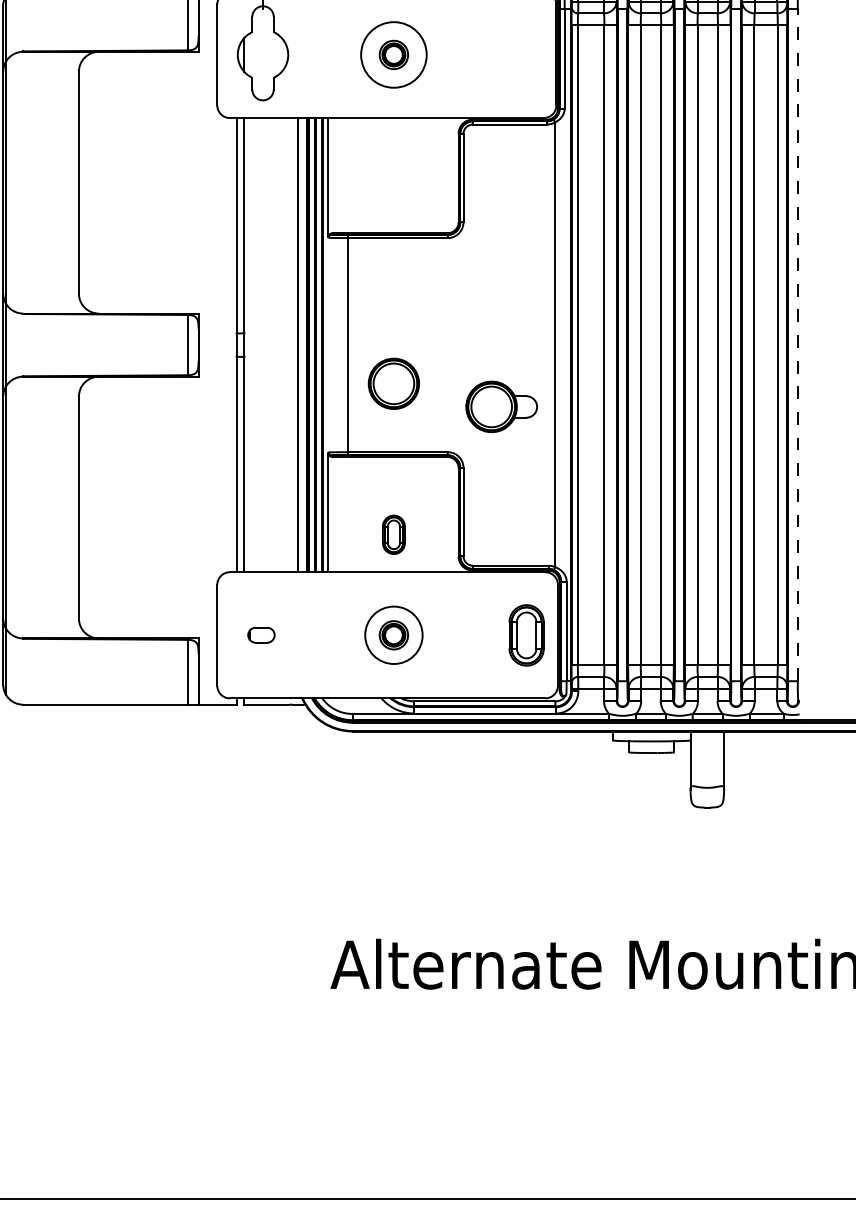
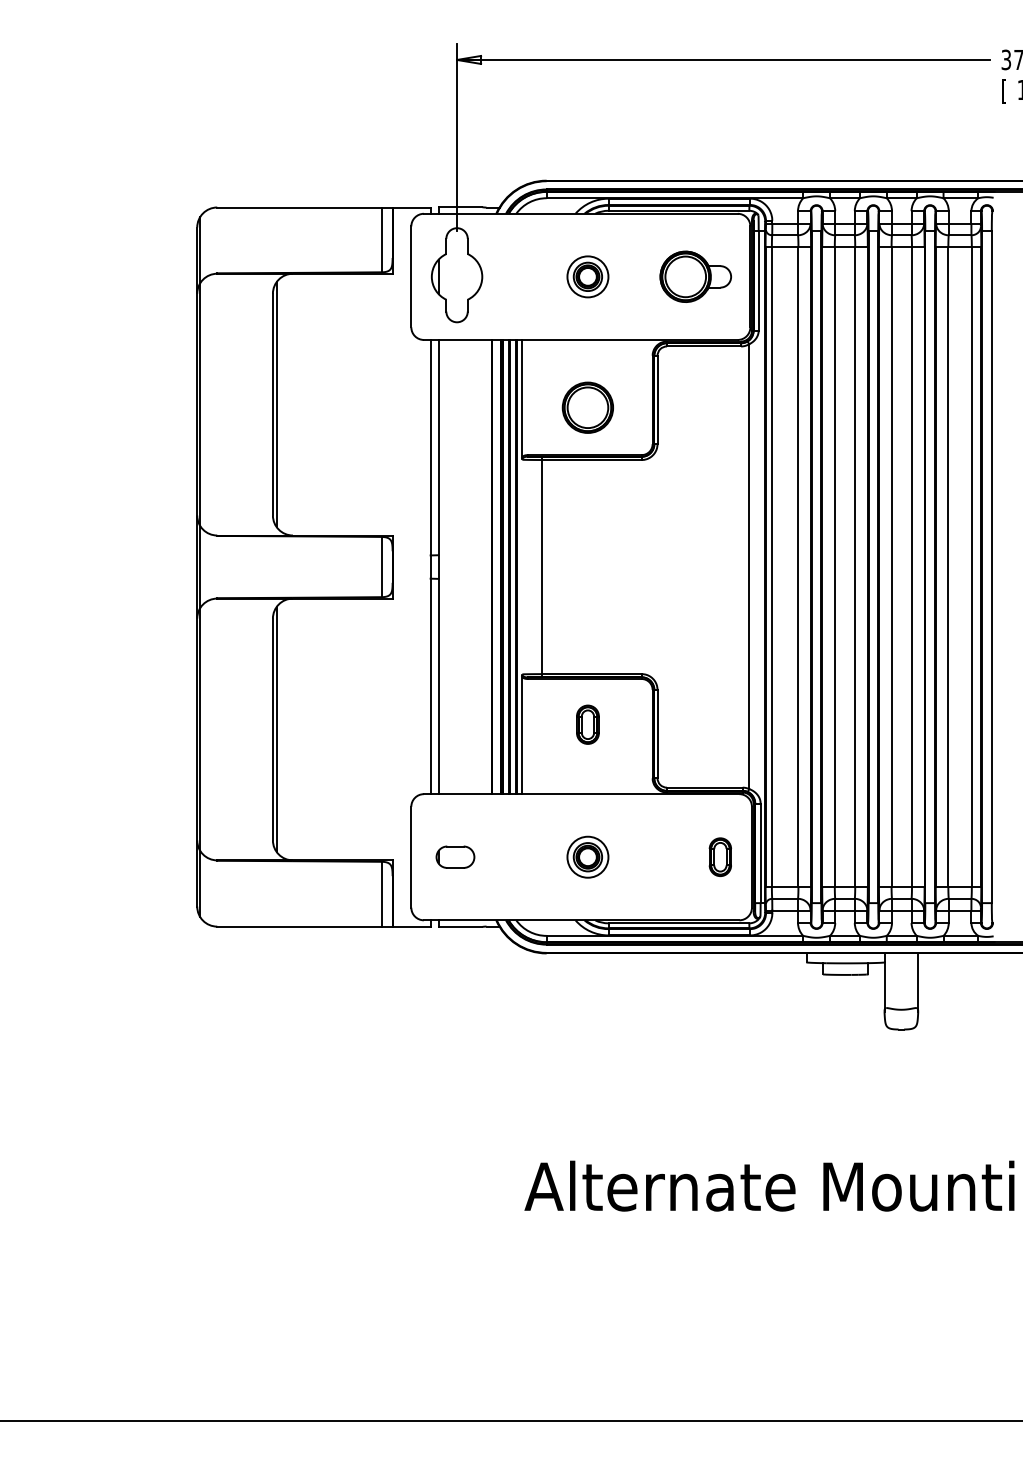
circle: (393, 54) -> (587, 276), size x0.62
line: (82, 182) -> (276, 404), added
line: (797, 344) -> (991, 566), dashed -> solid
part: (393, 383) -> (587, 407), moved
part: (501, 406) -> (695, 276), moved
line: (82, 507) -> (276, 729), added
part: (393, 534) -> (587, 724), moved
part: (261, 634) -> (455, 856), size x1.43
circle: (393, 634) -> (587, 856), size x0.71
part: (525, 634) -> (719, 856), size x0.62

